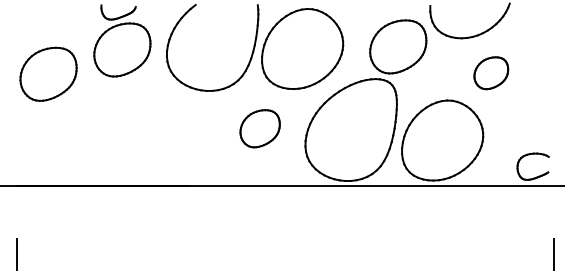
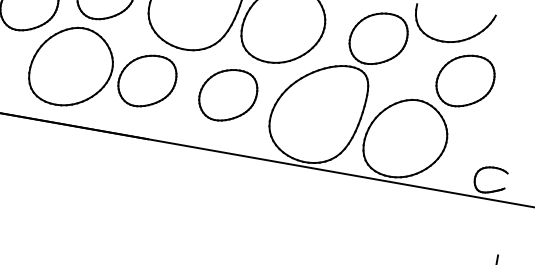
part: (491, 72) -> (465, 80), size x1.67
part: (132, 127) -> (102, 72), added
part: (260, 128) -> (228, 95), size x1.43

